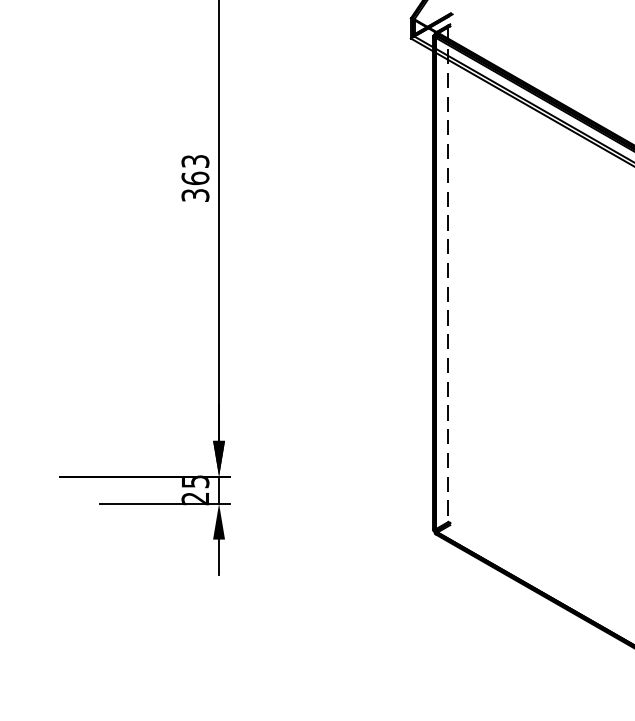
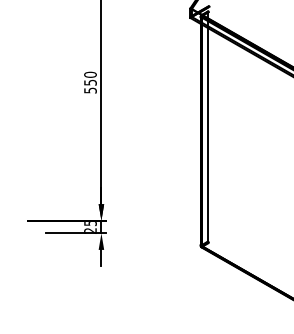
text: (195, 178) -> (90, 82), 363 -> 550
line: (448, 273) -> (207, 126), dashed -> solid

